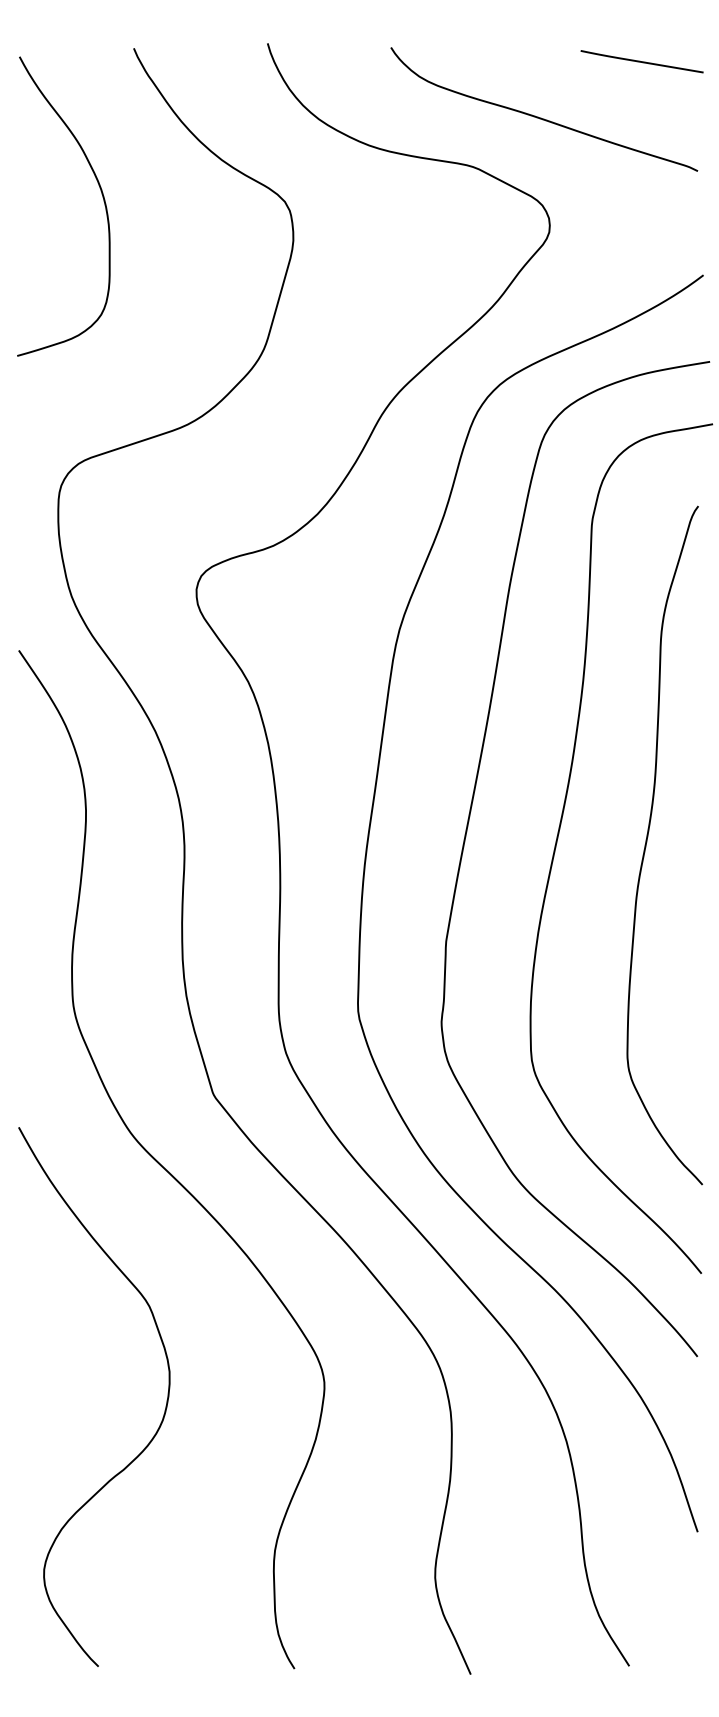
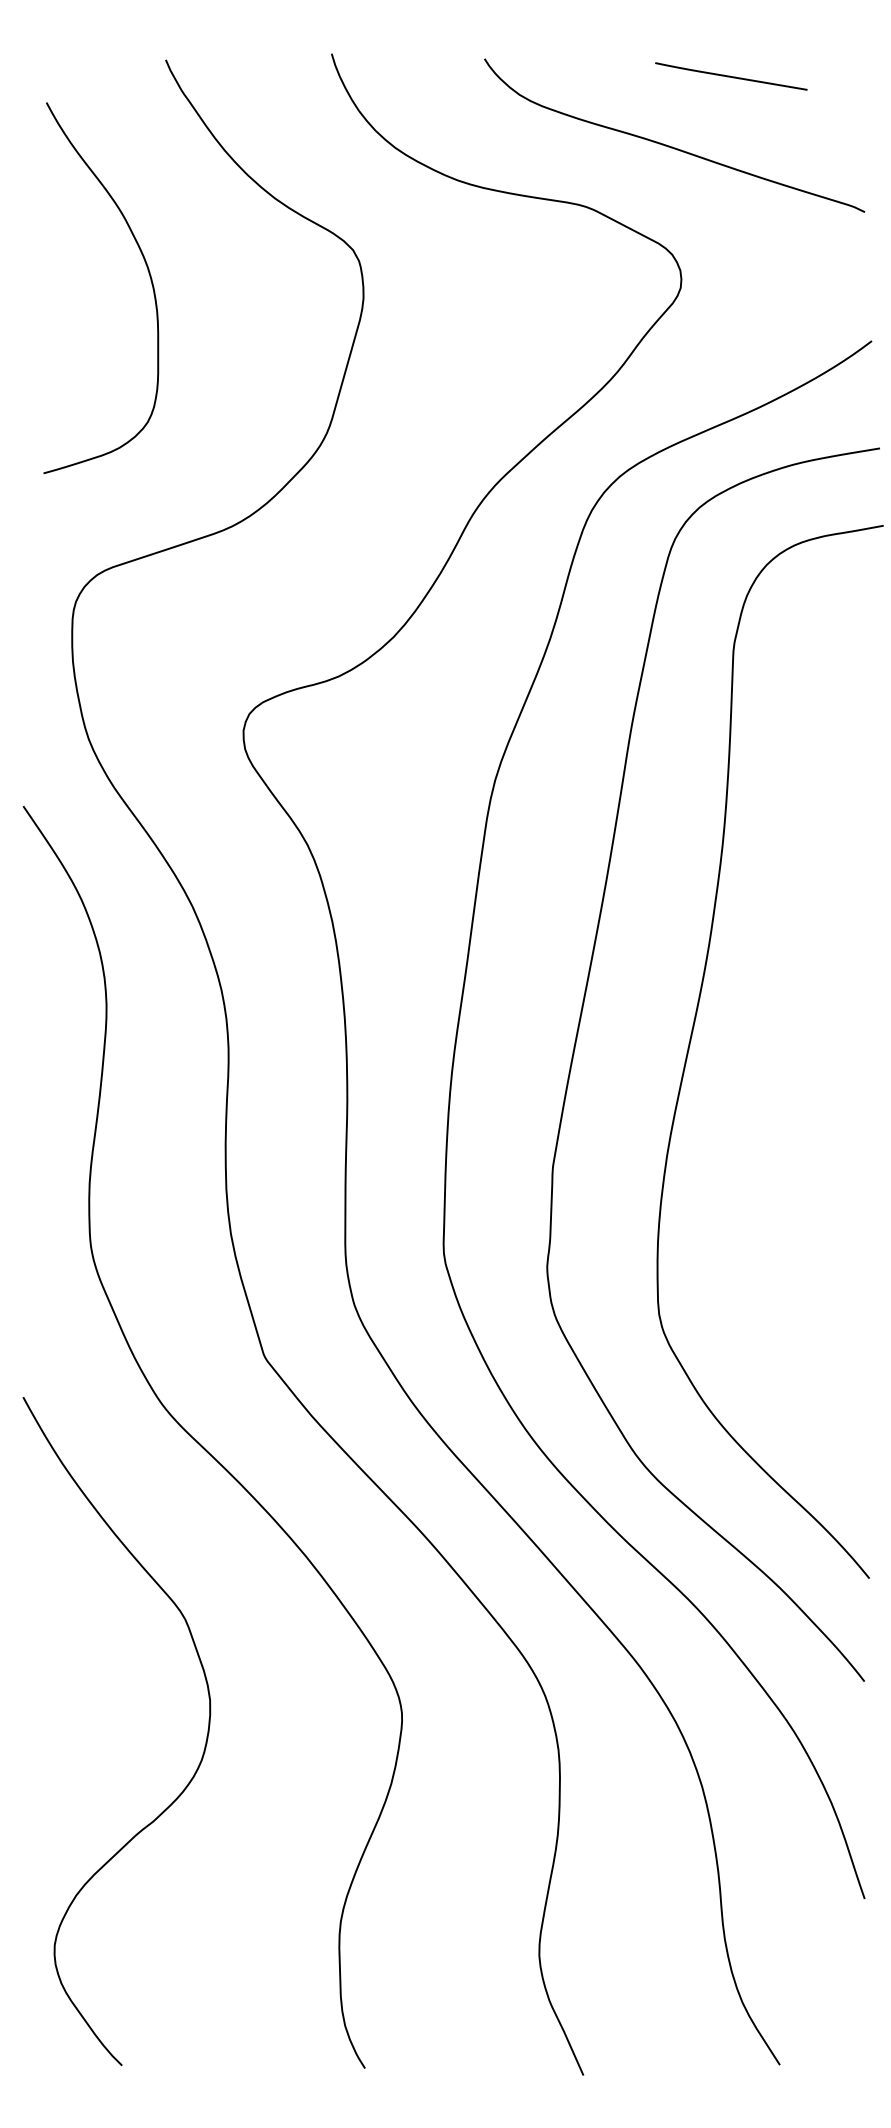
line: (641, 61) -> (730, 76), moved
curve: (101, 194) -> (148, 273), moved
curve: (647, 842) -> (802, 1044), removed

